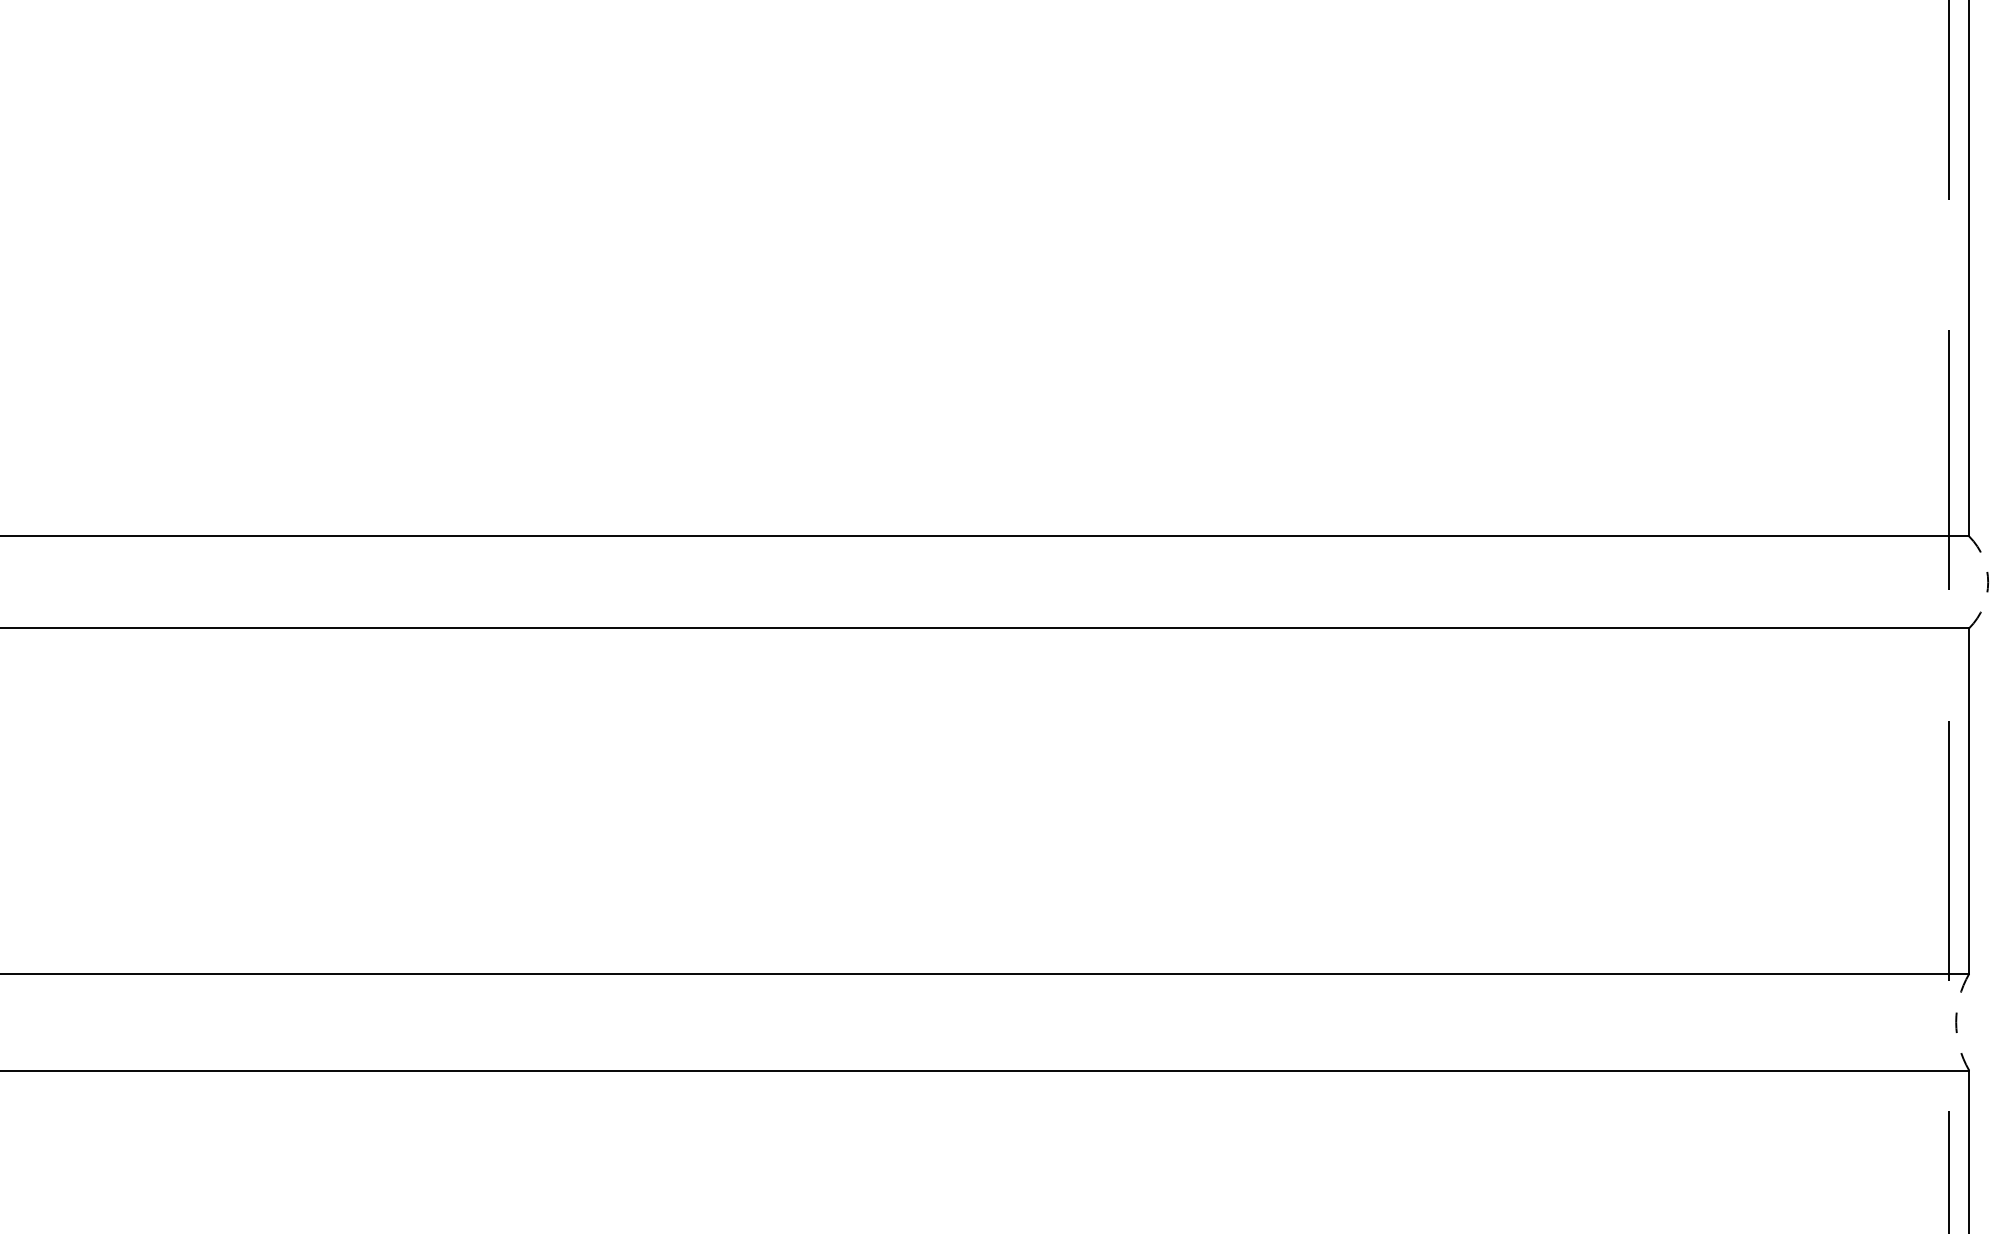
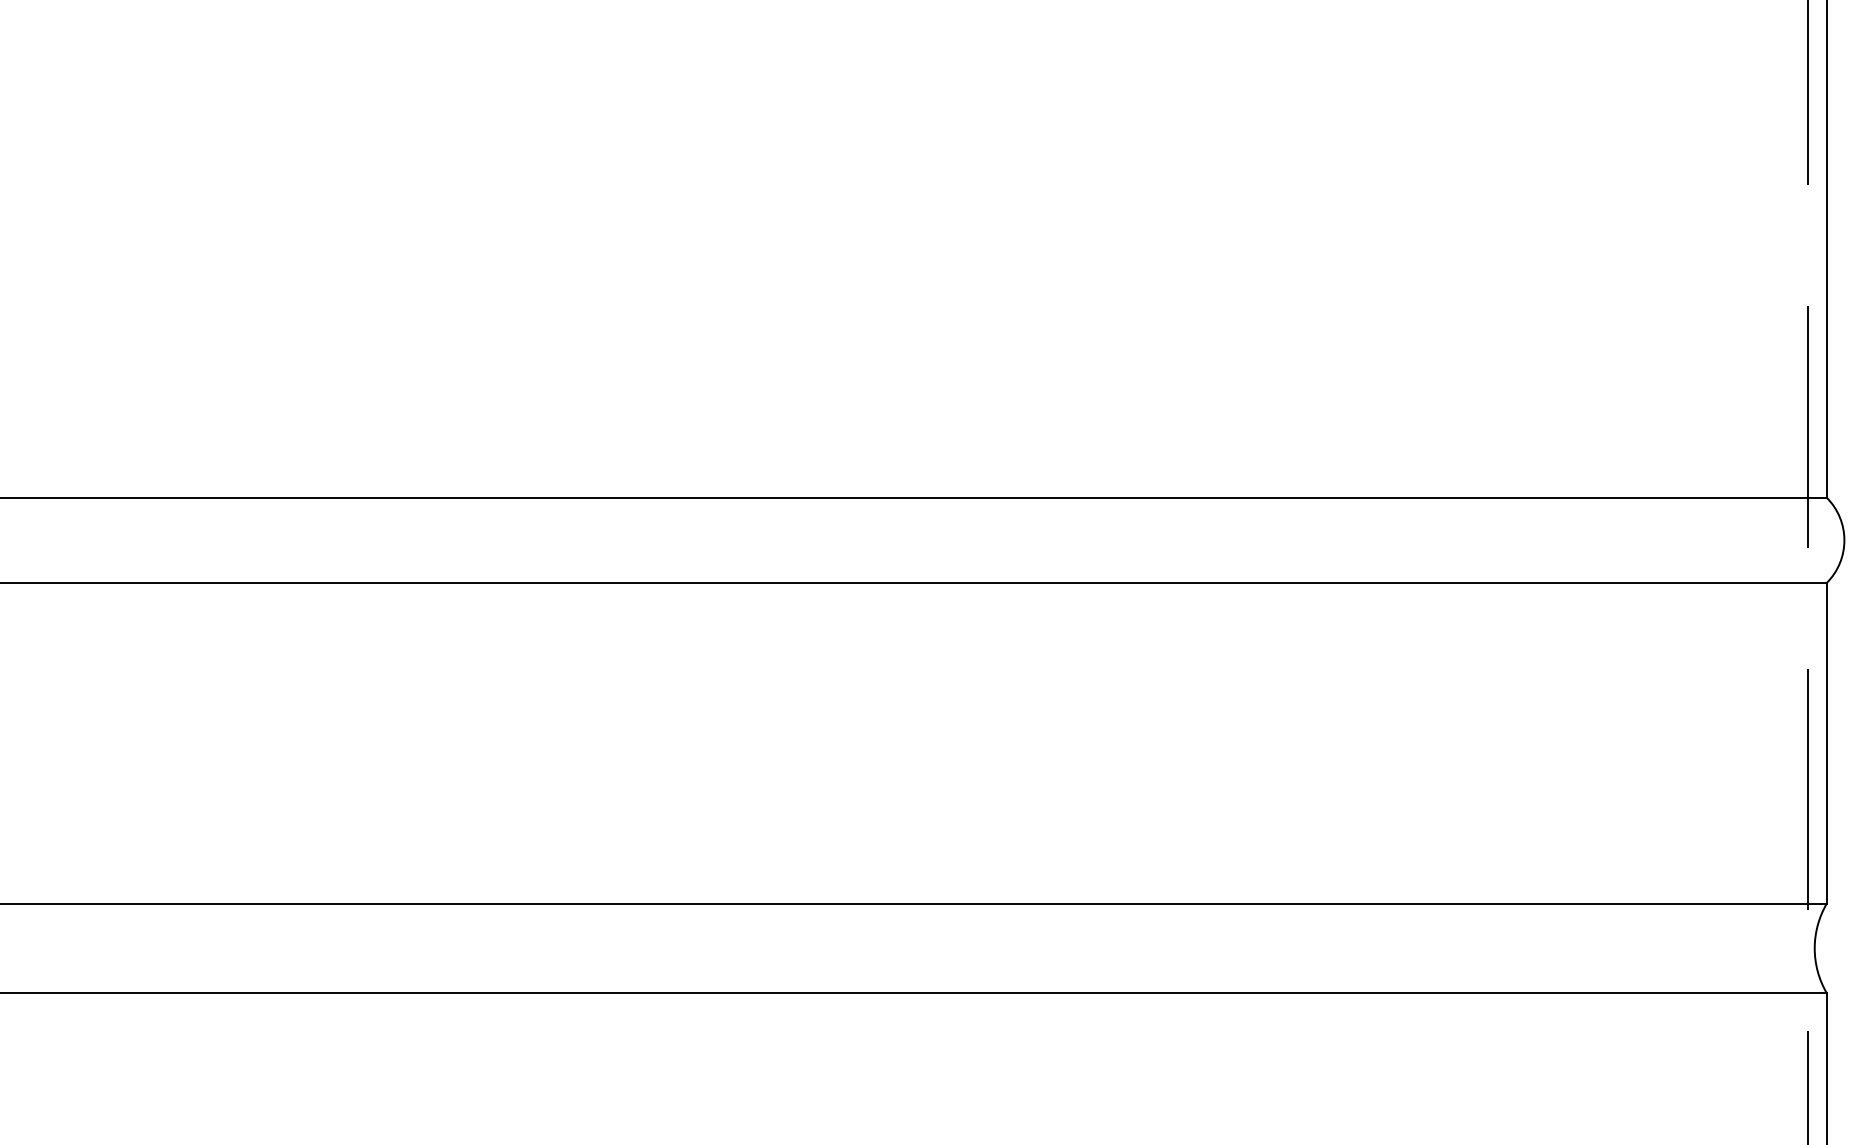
arc: (1988, 582) -> (1844, 540), dashed -> solid
arc: (1955, 1022) -> (1814, 948), dashed -> solid

